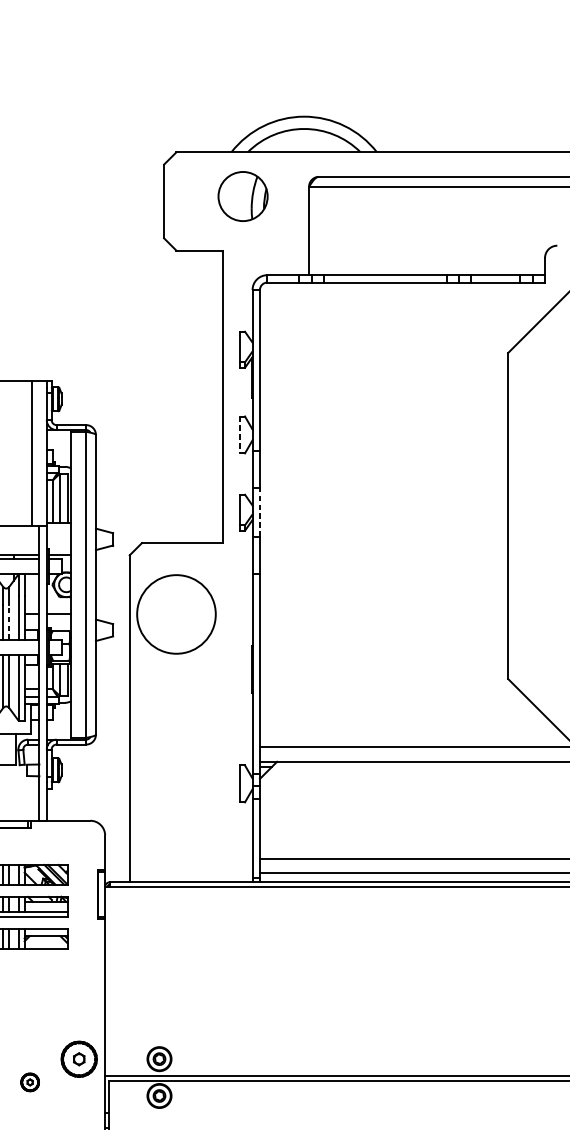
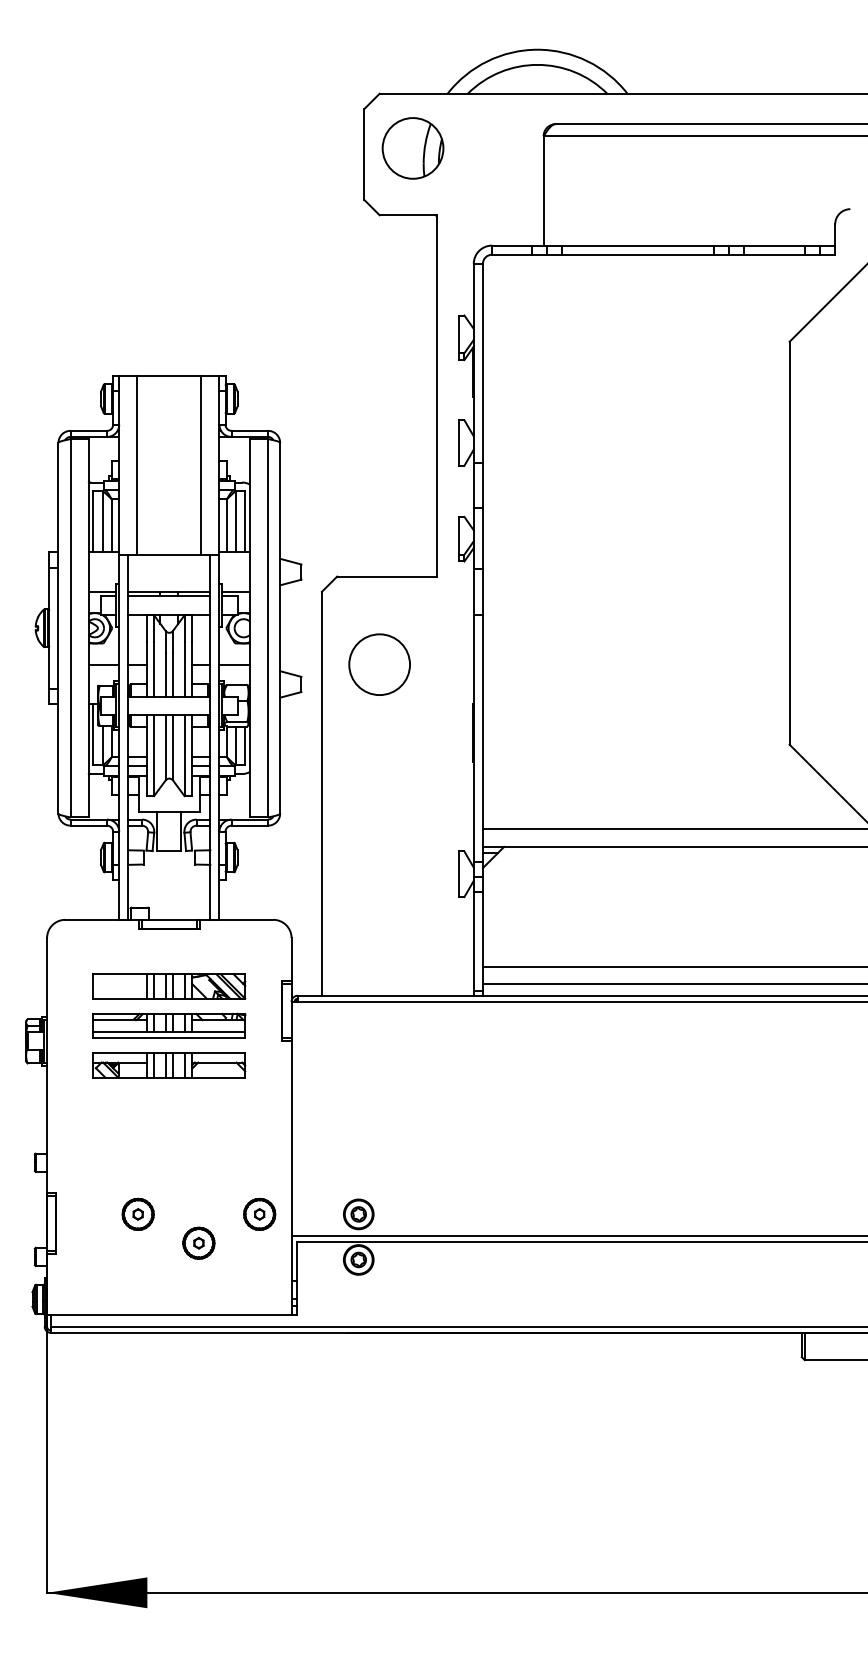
part: (242, 196) -> (412, 148), moved
line: (240, 435) -> (458, 443), dashed -> solid
line: (259, 512) -> (482, 538), dashed -> solid
circle: (176, 614) -> (379, 664), size x0.62
line: (9, 622) -> (173, 674), dashed -> solid
part: (79, 1058) -> (259, 1213), size x0.71
part: (29, 1081) -> (198, 1242), size x1.43

